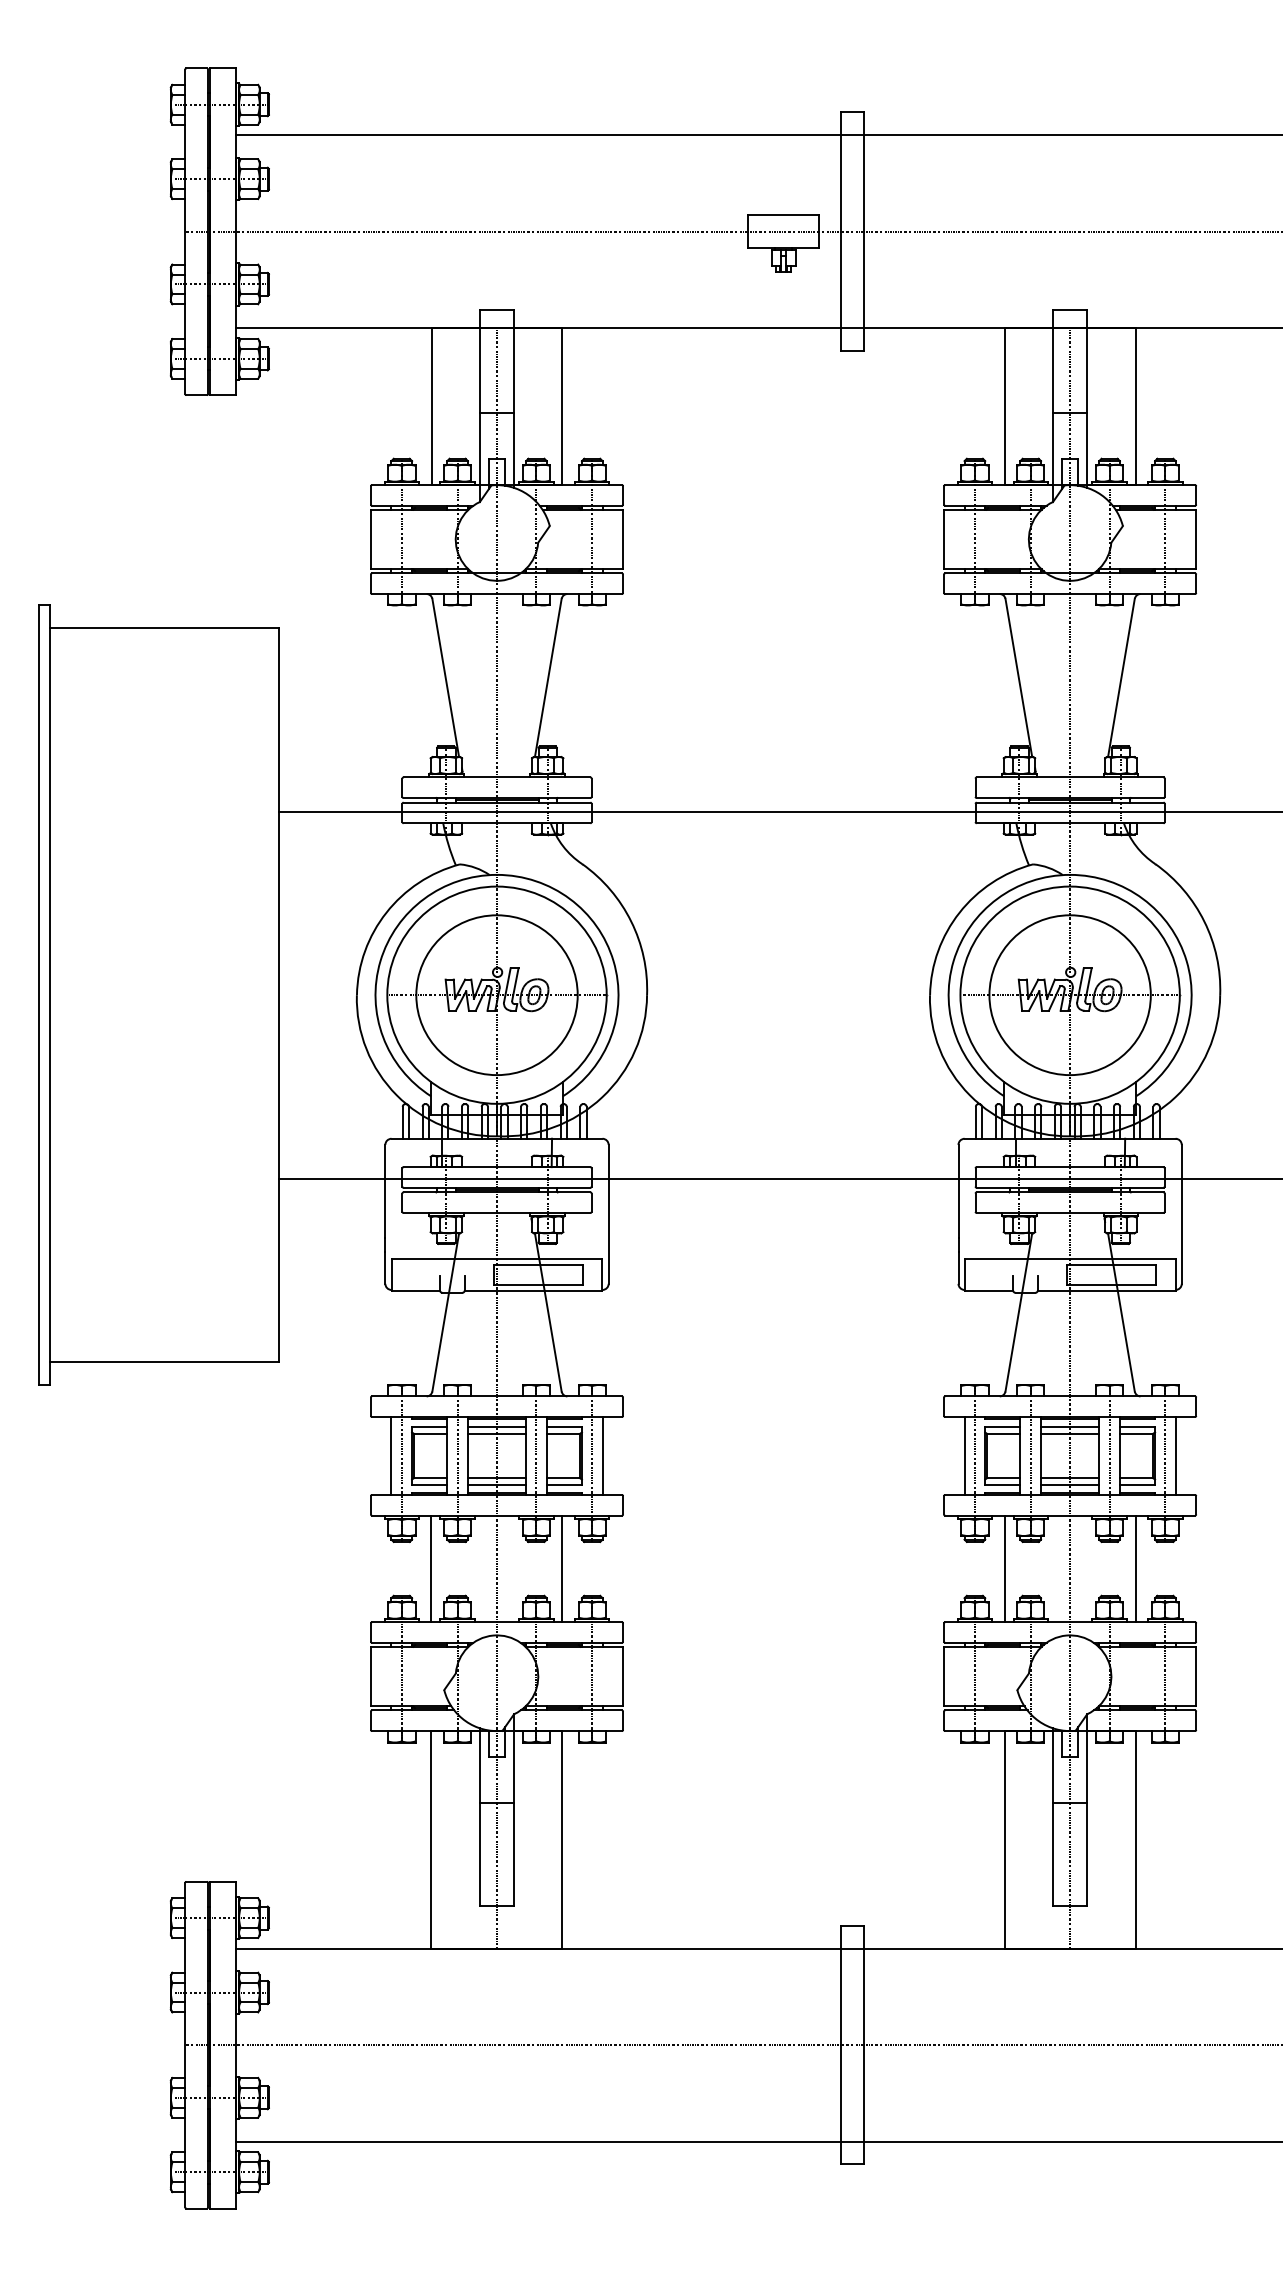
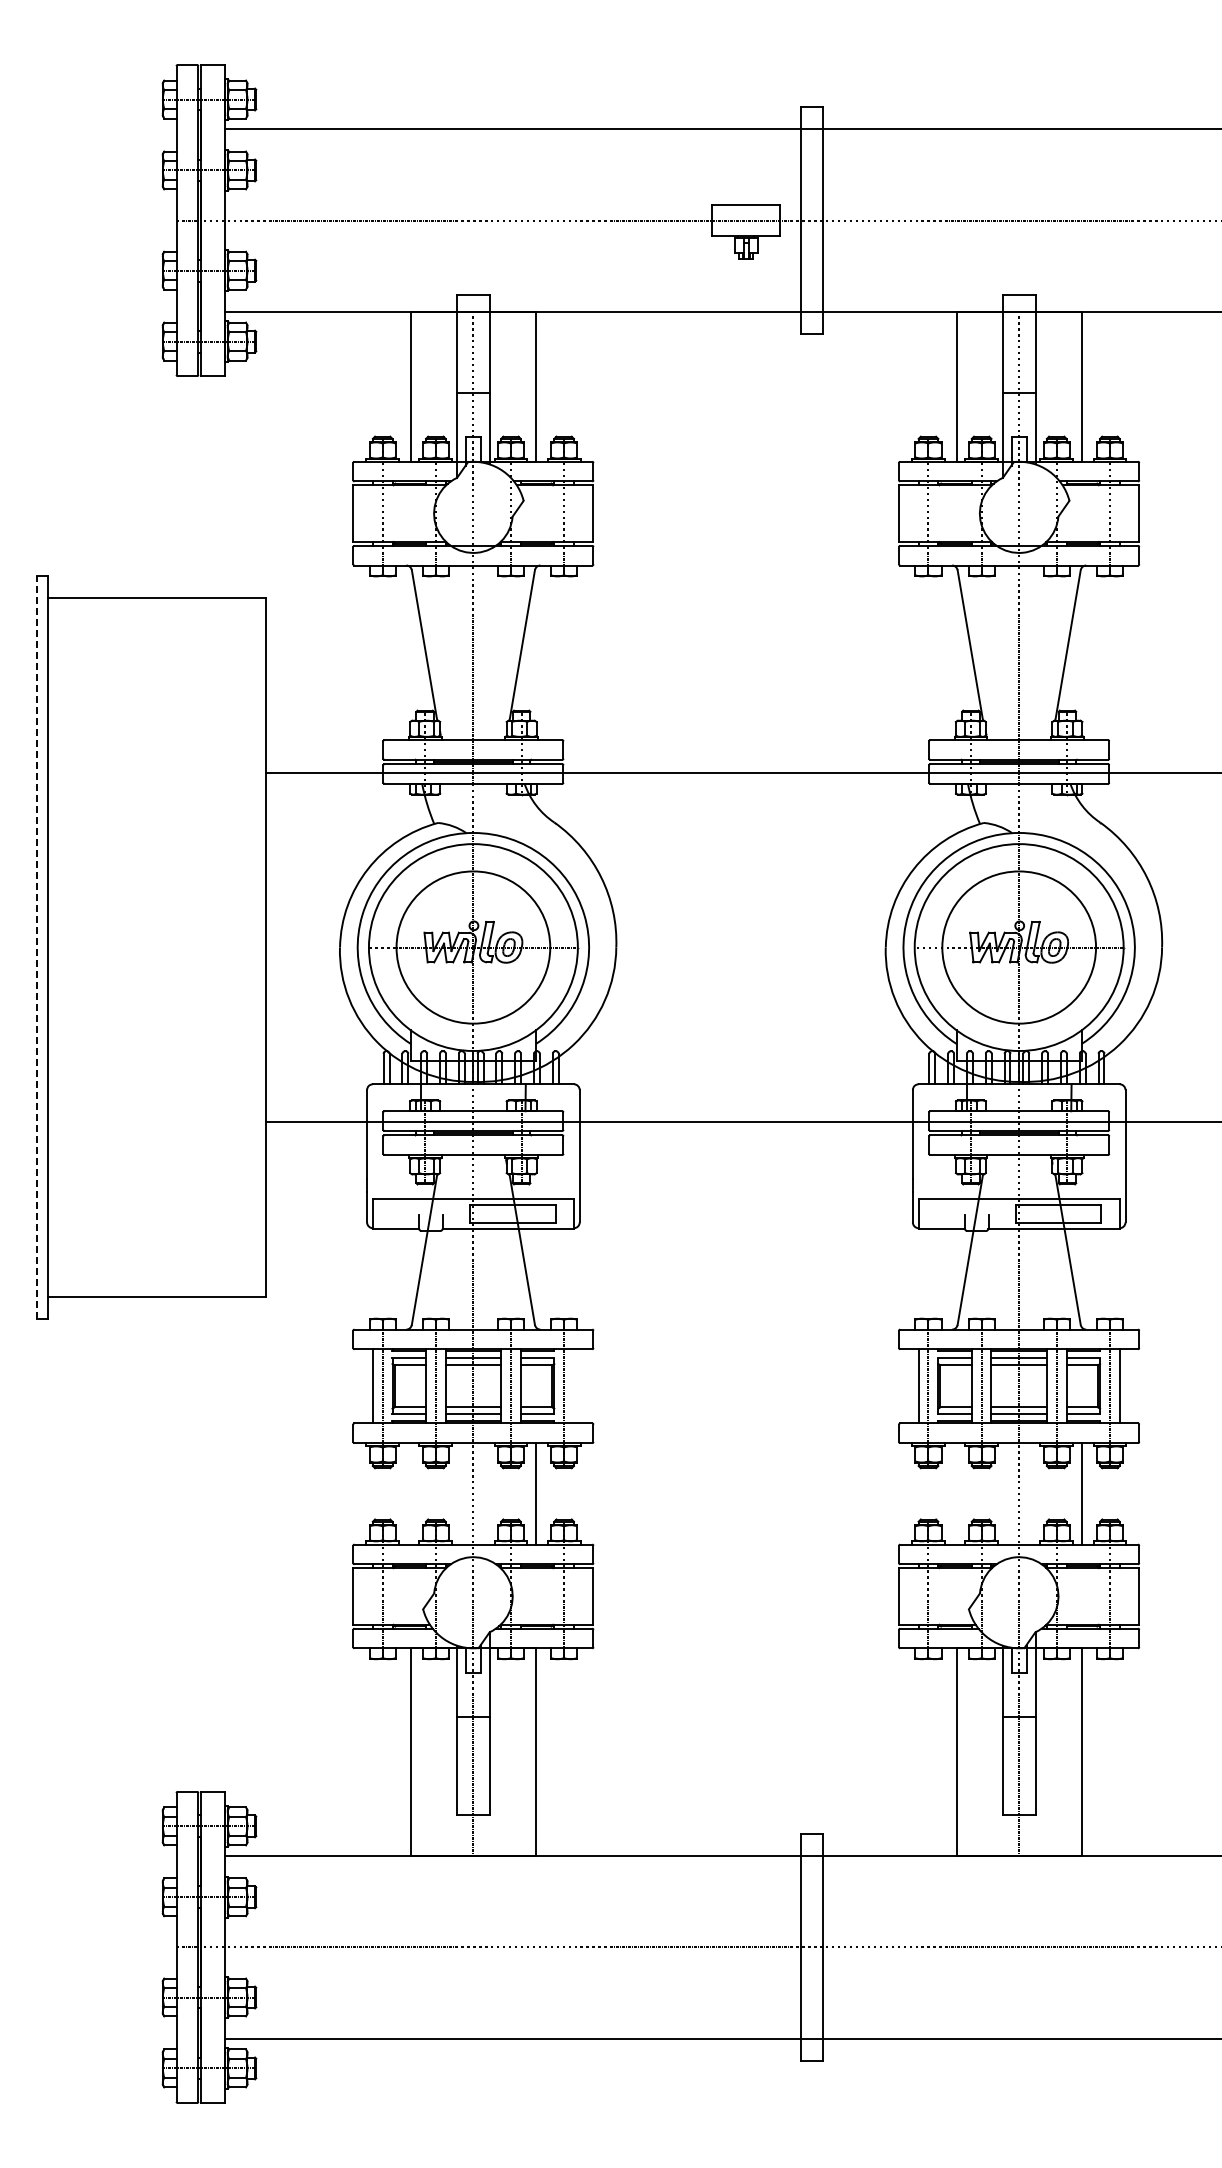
line: (38, 995) -> (36, 947), solid -> dashed
line: (602, 1456) -> (573, 1386), removed
line: (430, 1568) -> (410, 1493), removed
line: (1004, 1568) -> (956, 1493), removed

